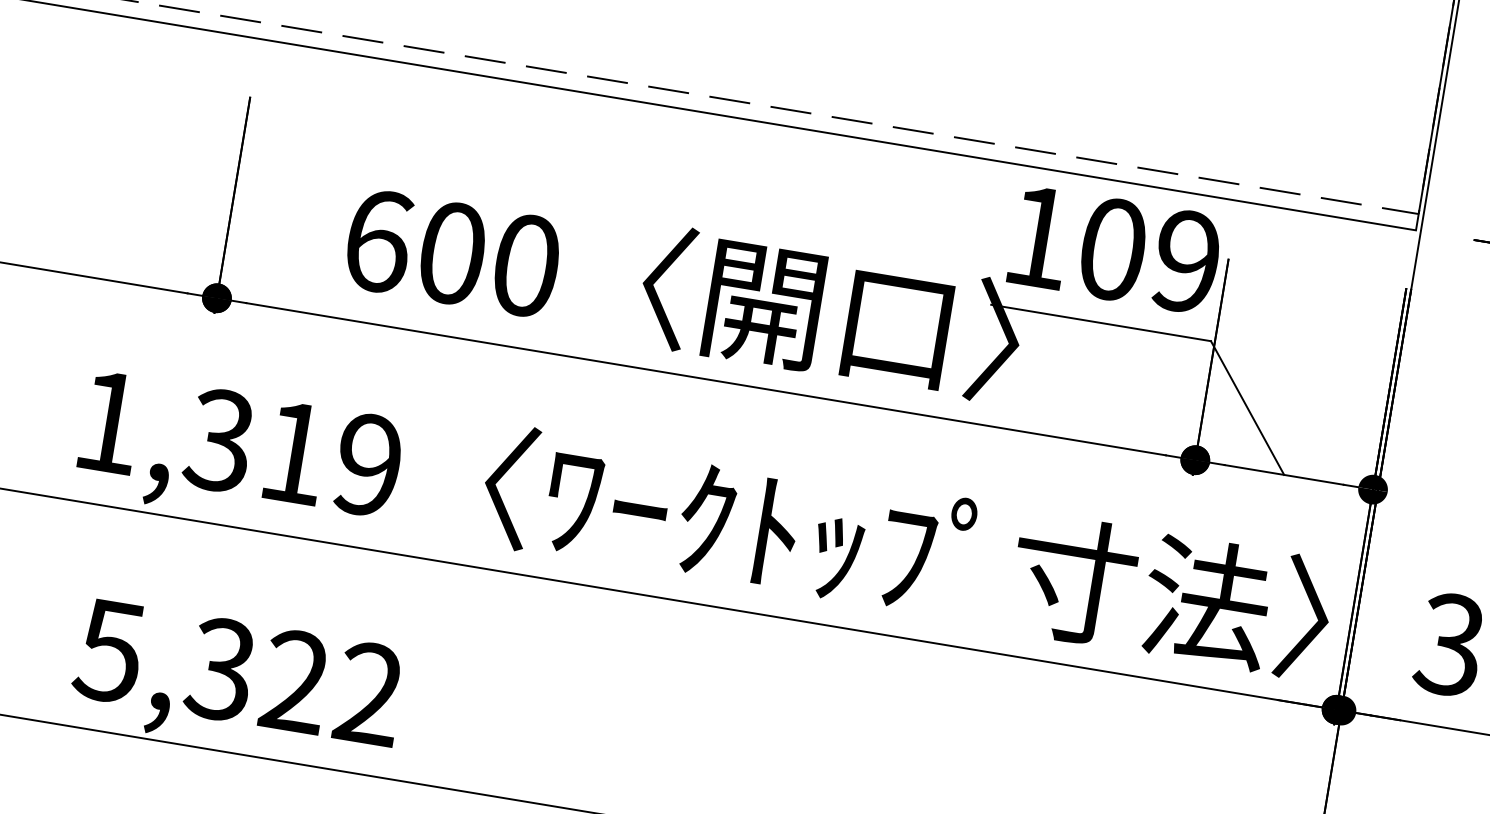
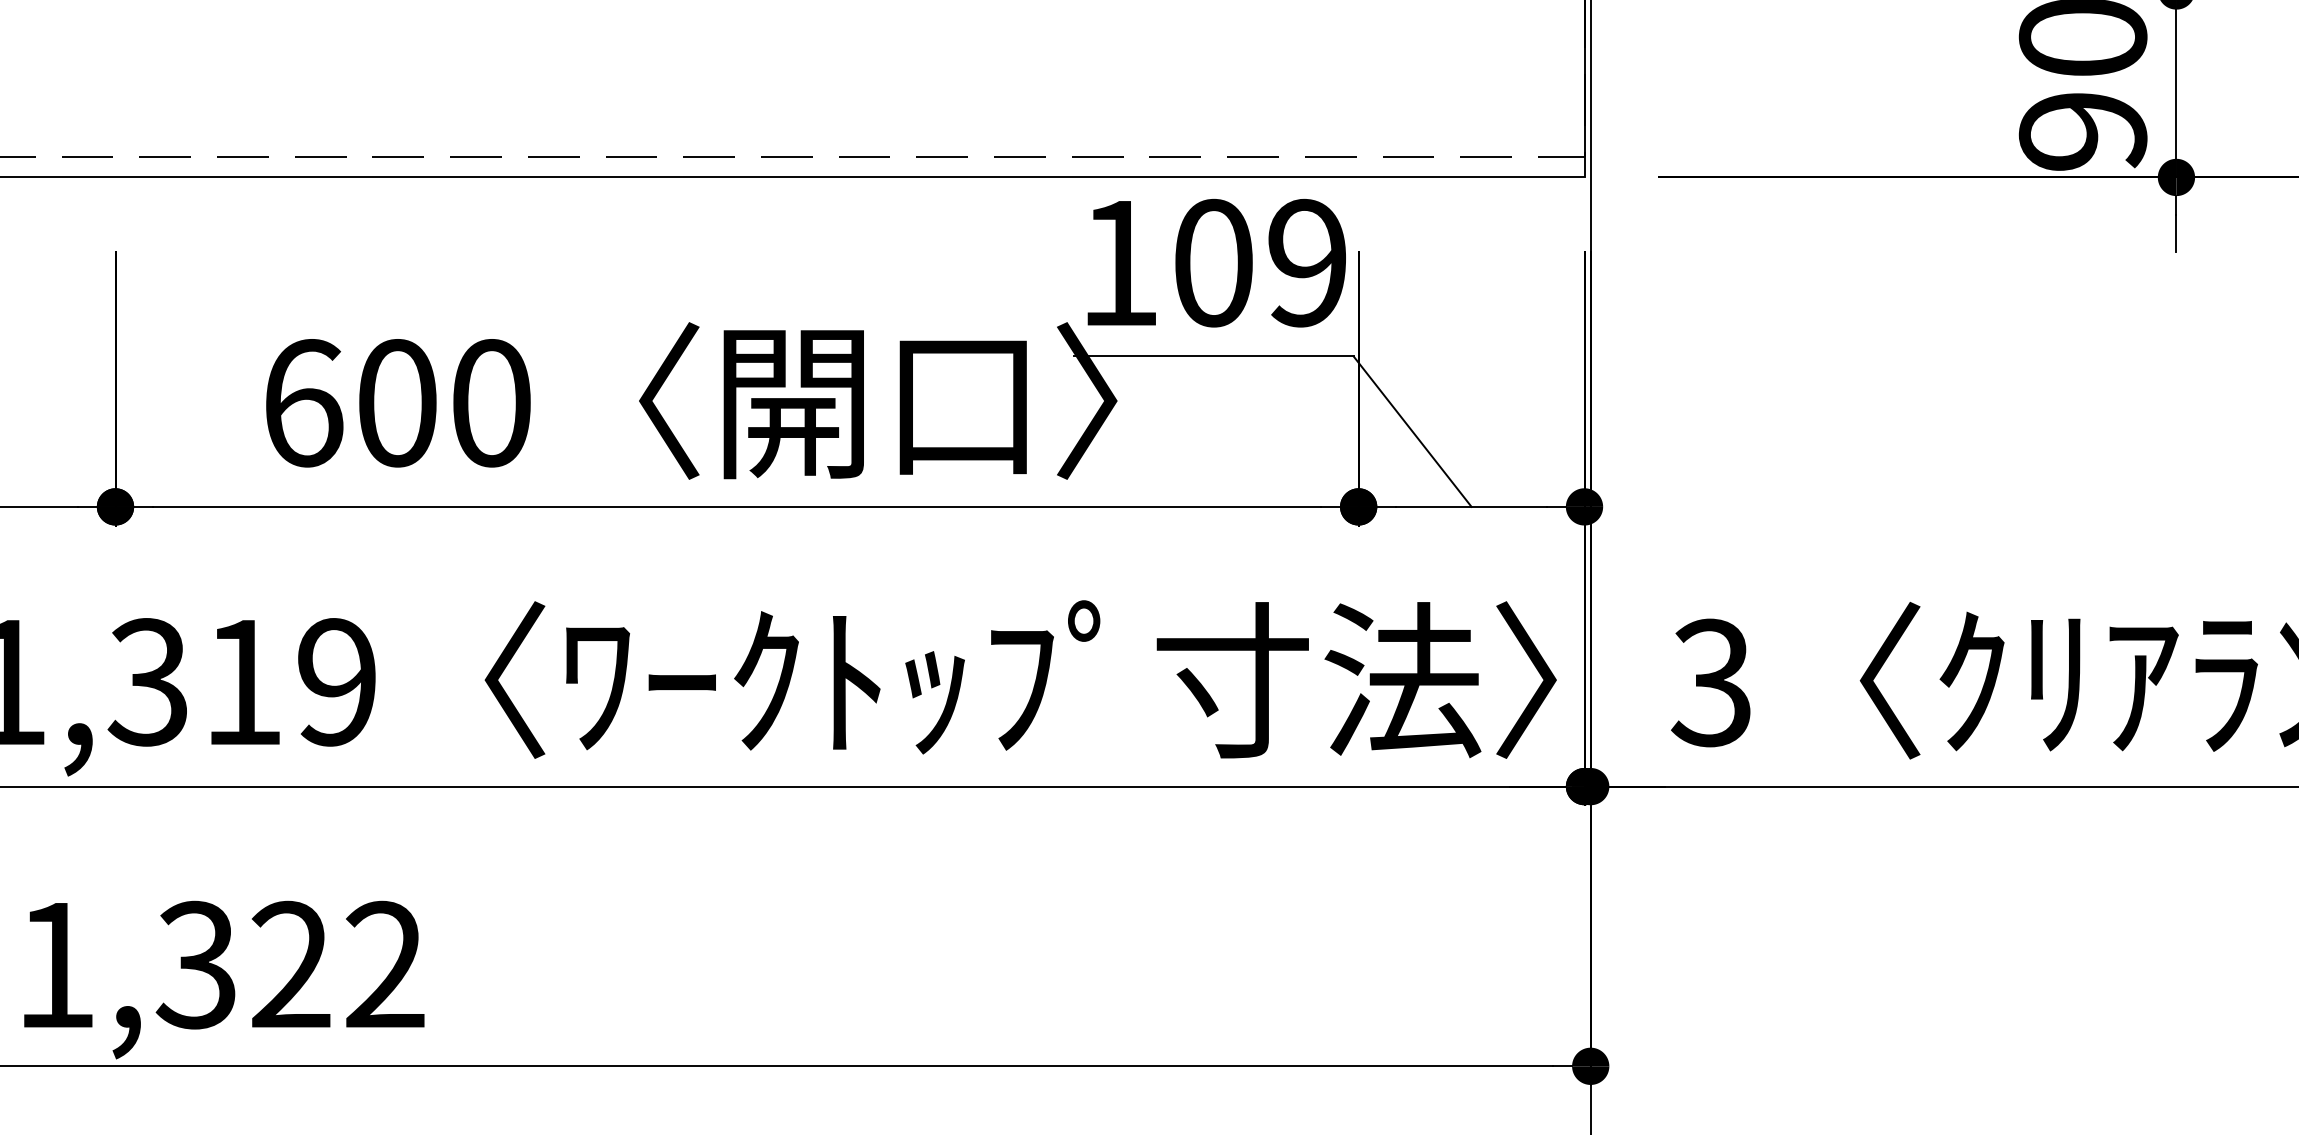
text: (109, 652) -> (54, 966), 5,322 -> 1,322

